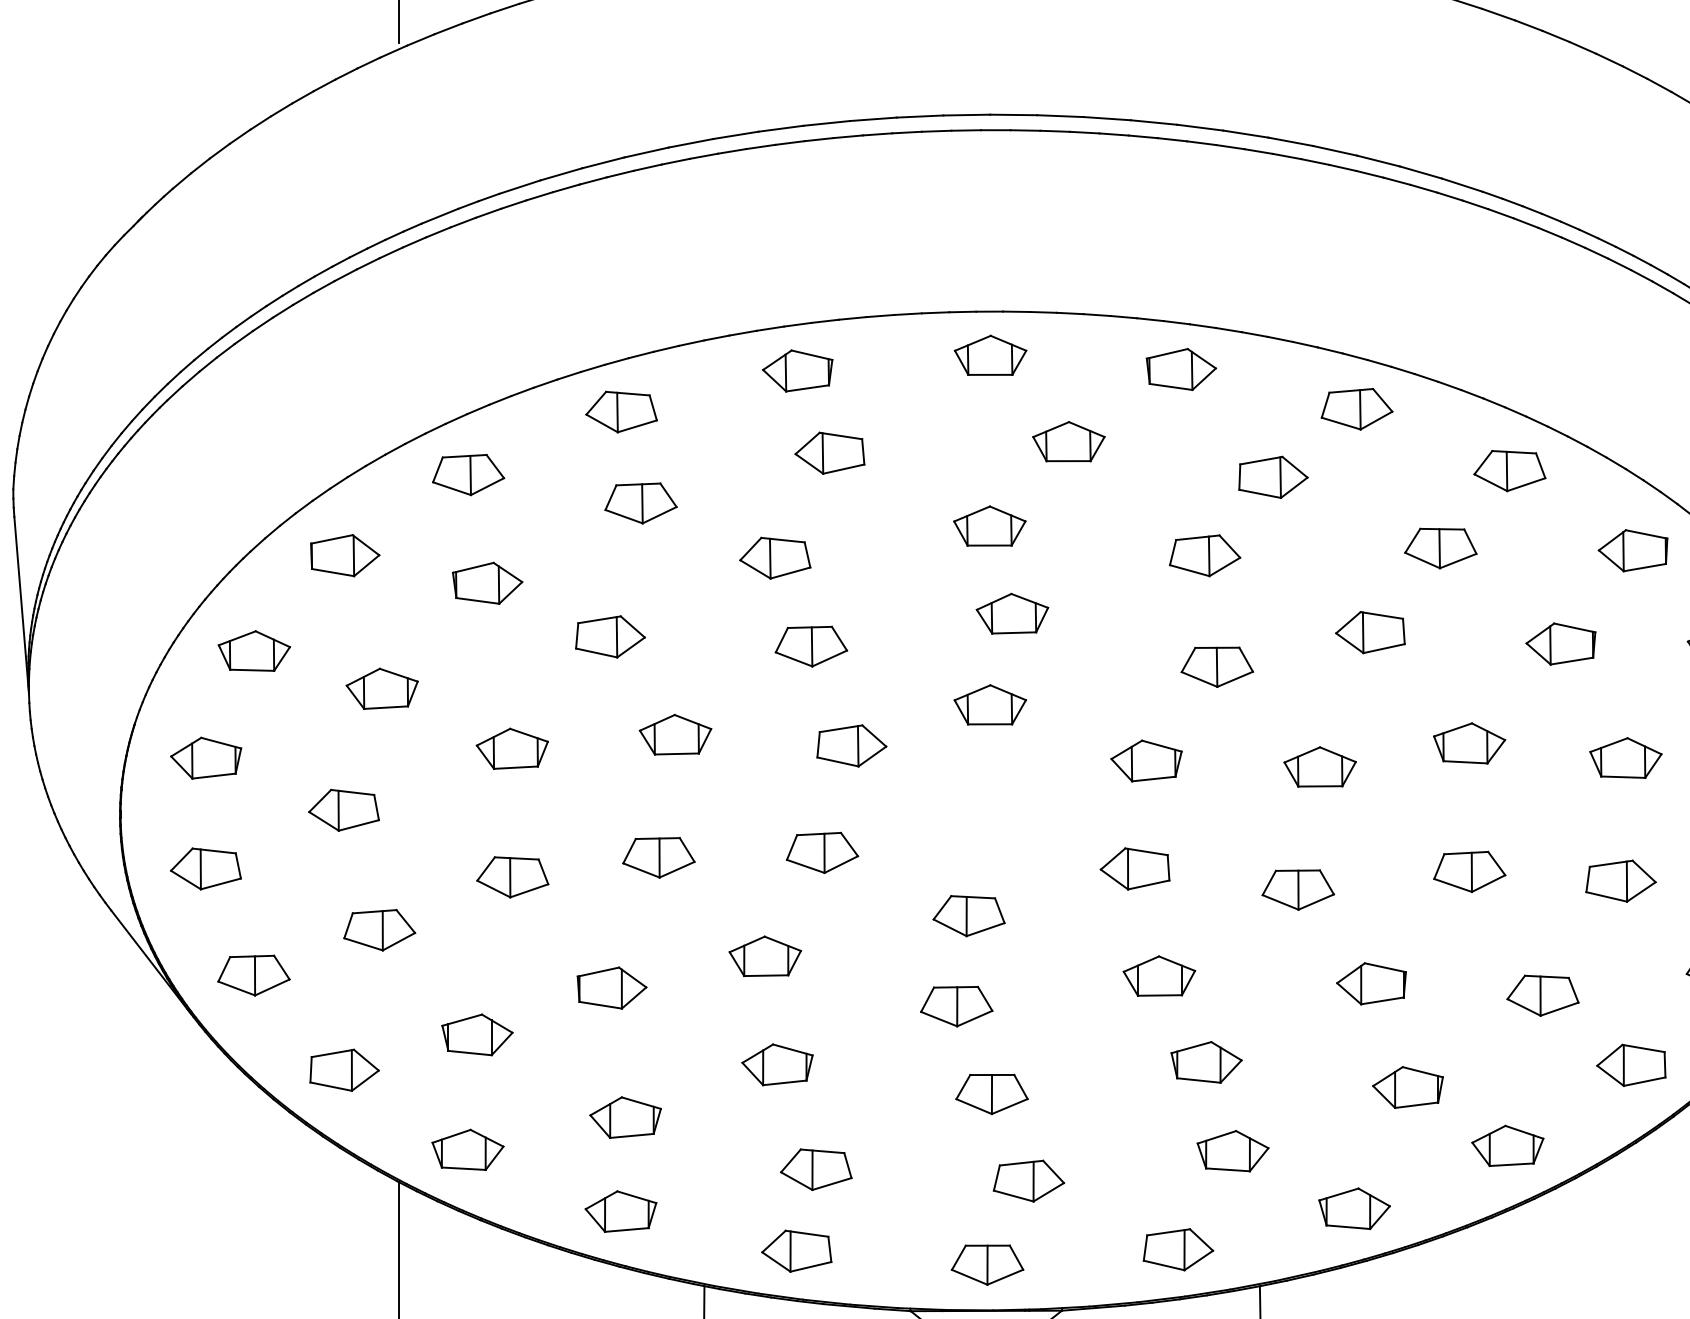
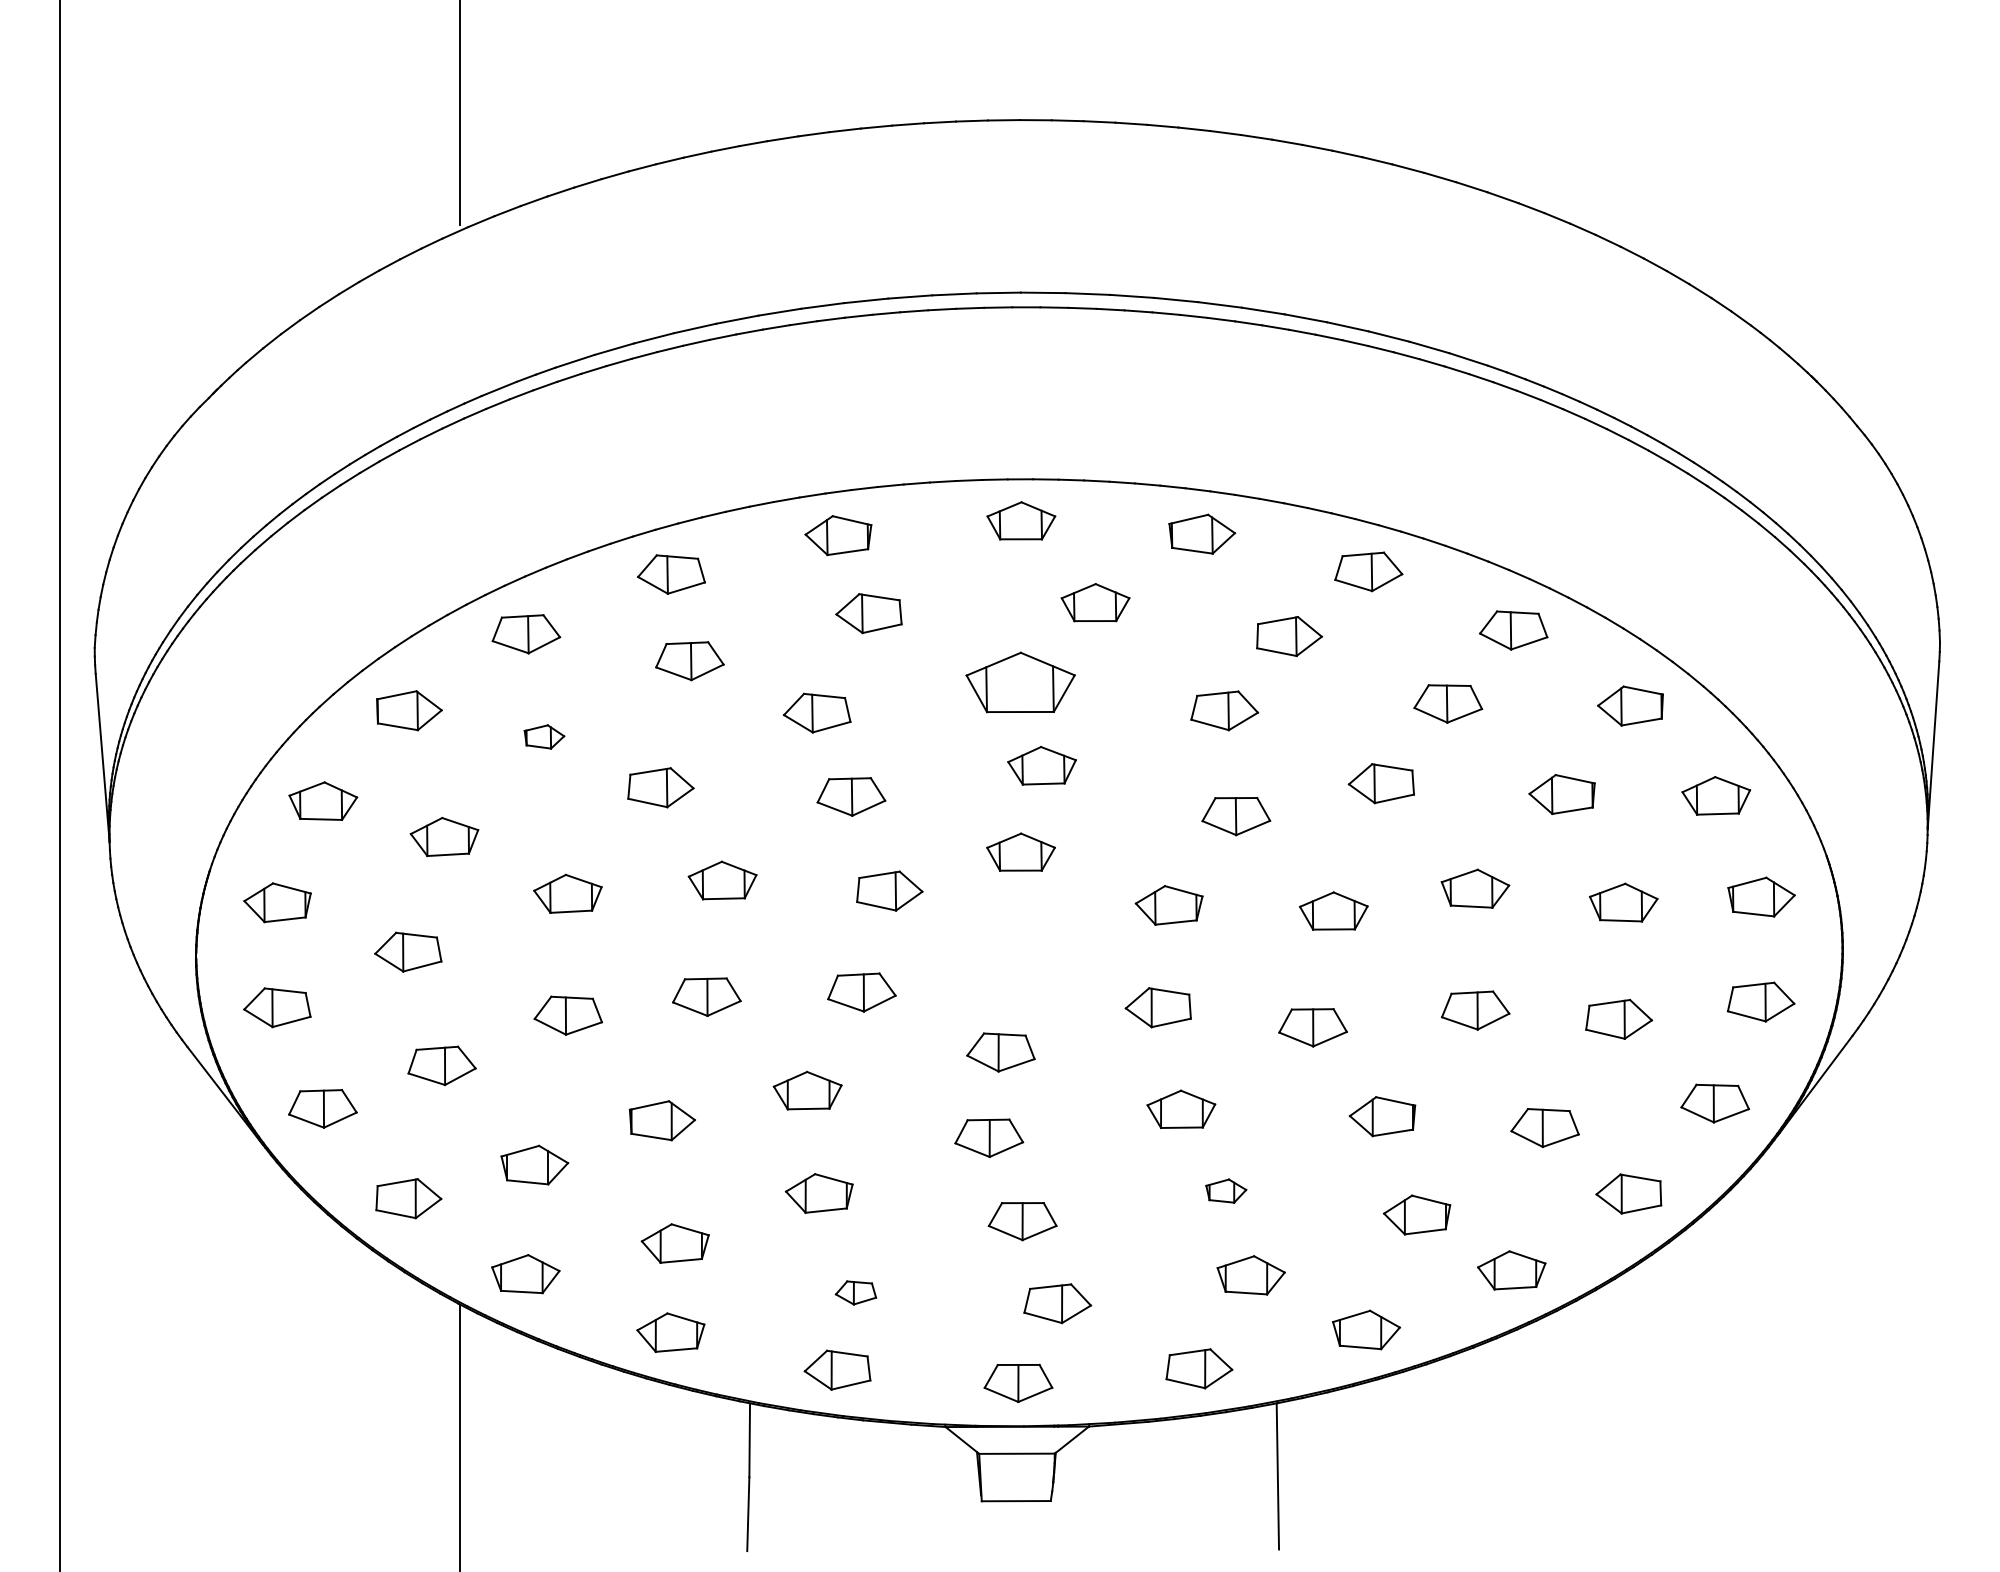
part: (989, 525) -> (1020, 682), size x1.6
part: (487, 582) -> (544, 736), size x0.6
part: (1206, 1061) -> (1226, 1190), size x0.6
part: (815, 1169) -> (855, 1292), size x0.6

